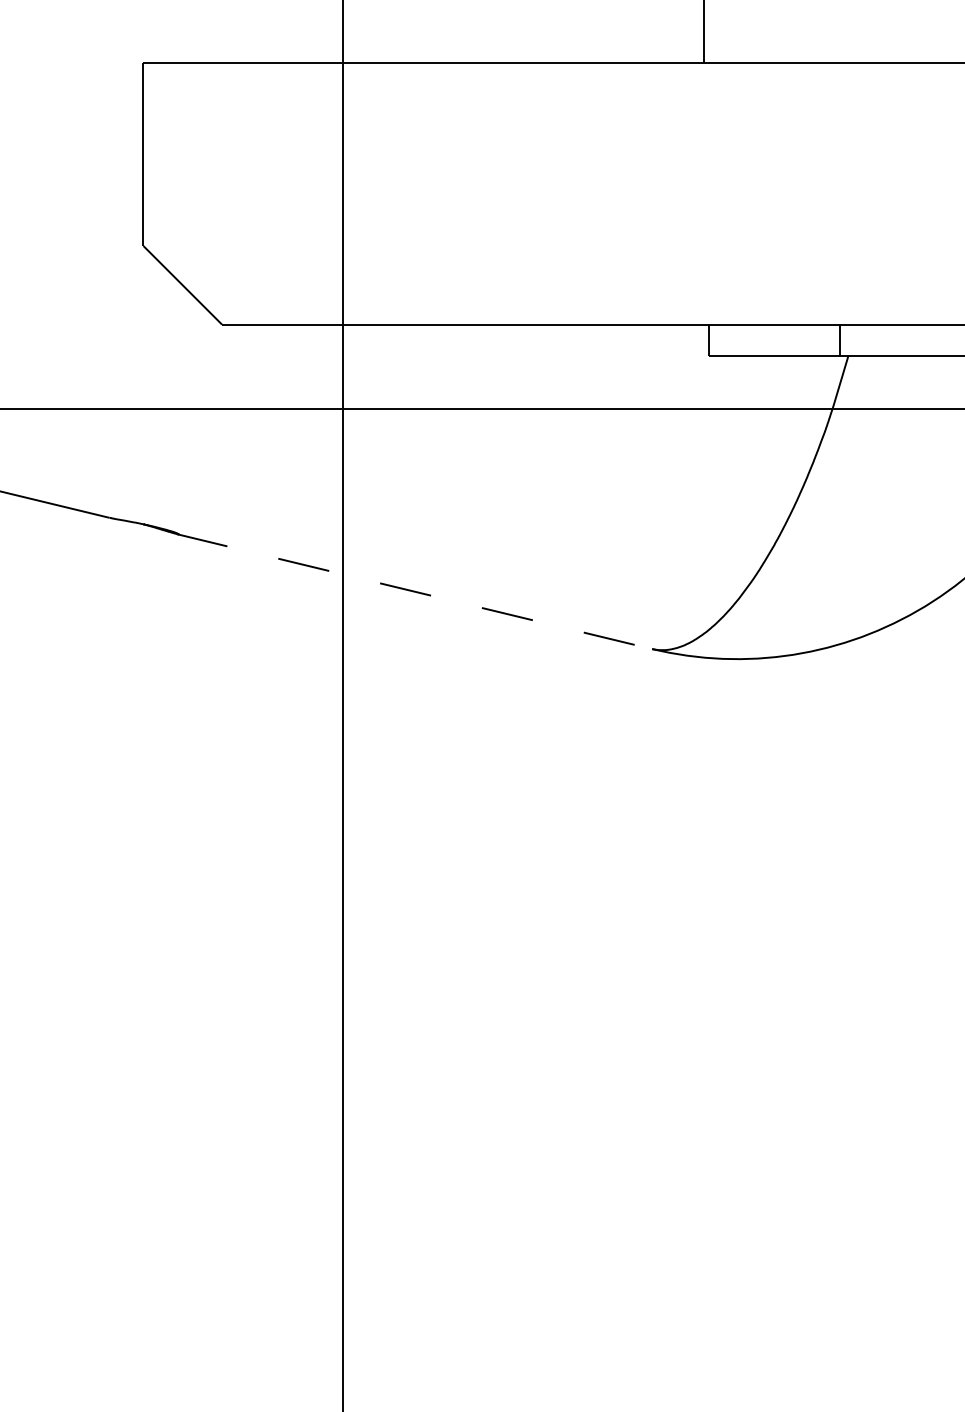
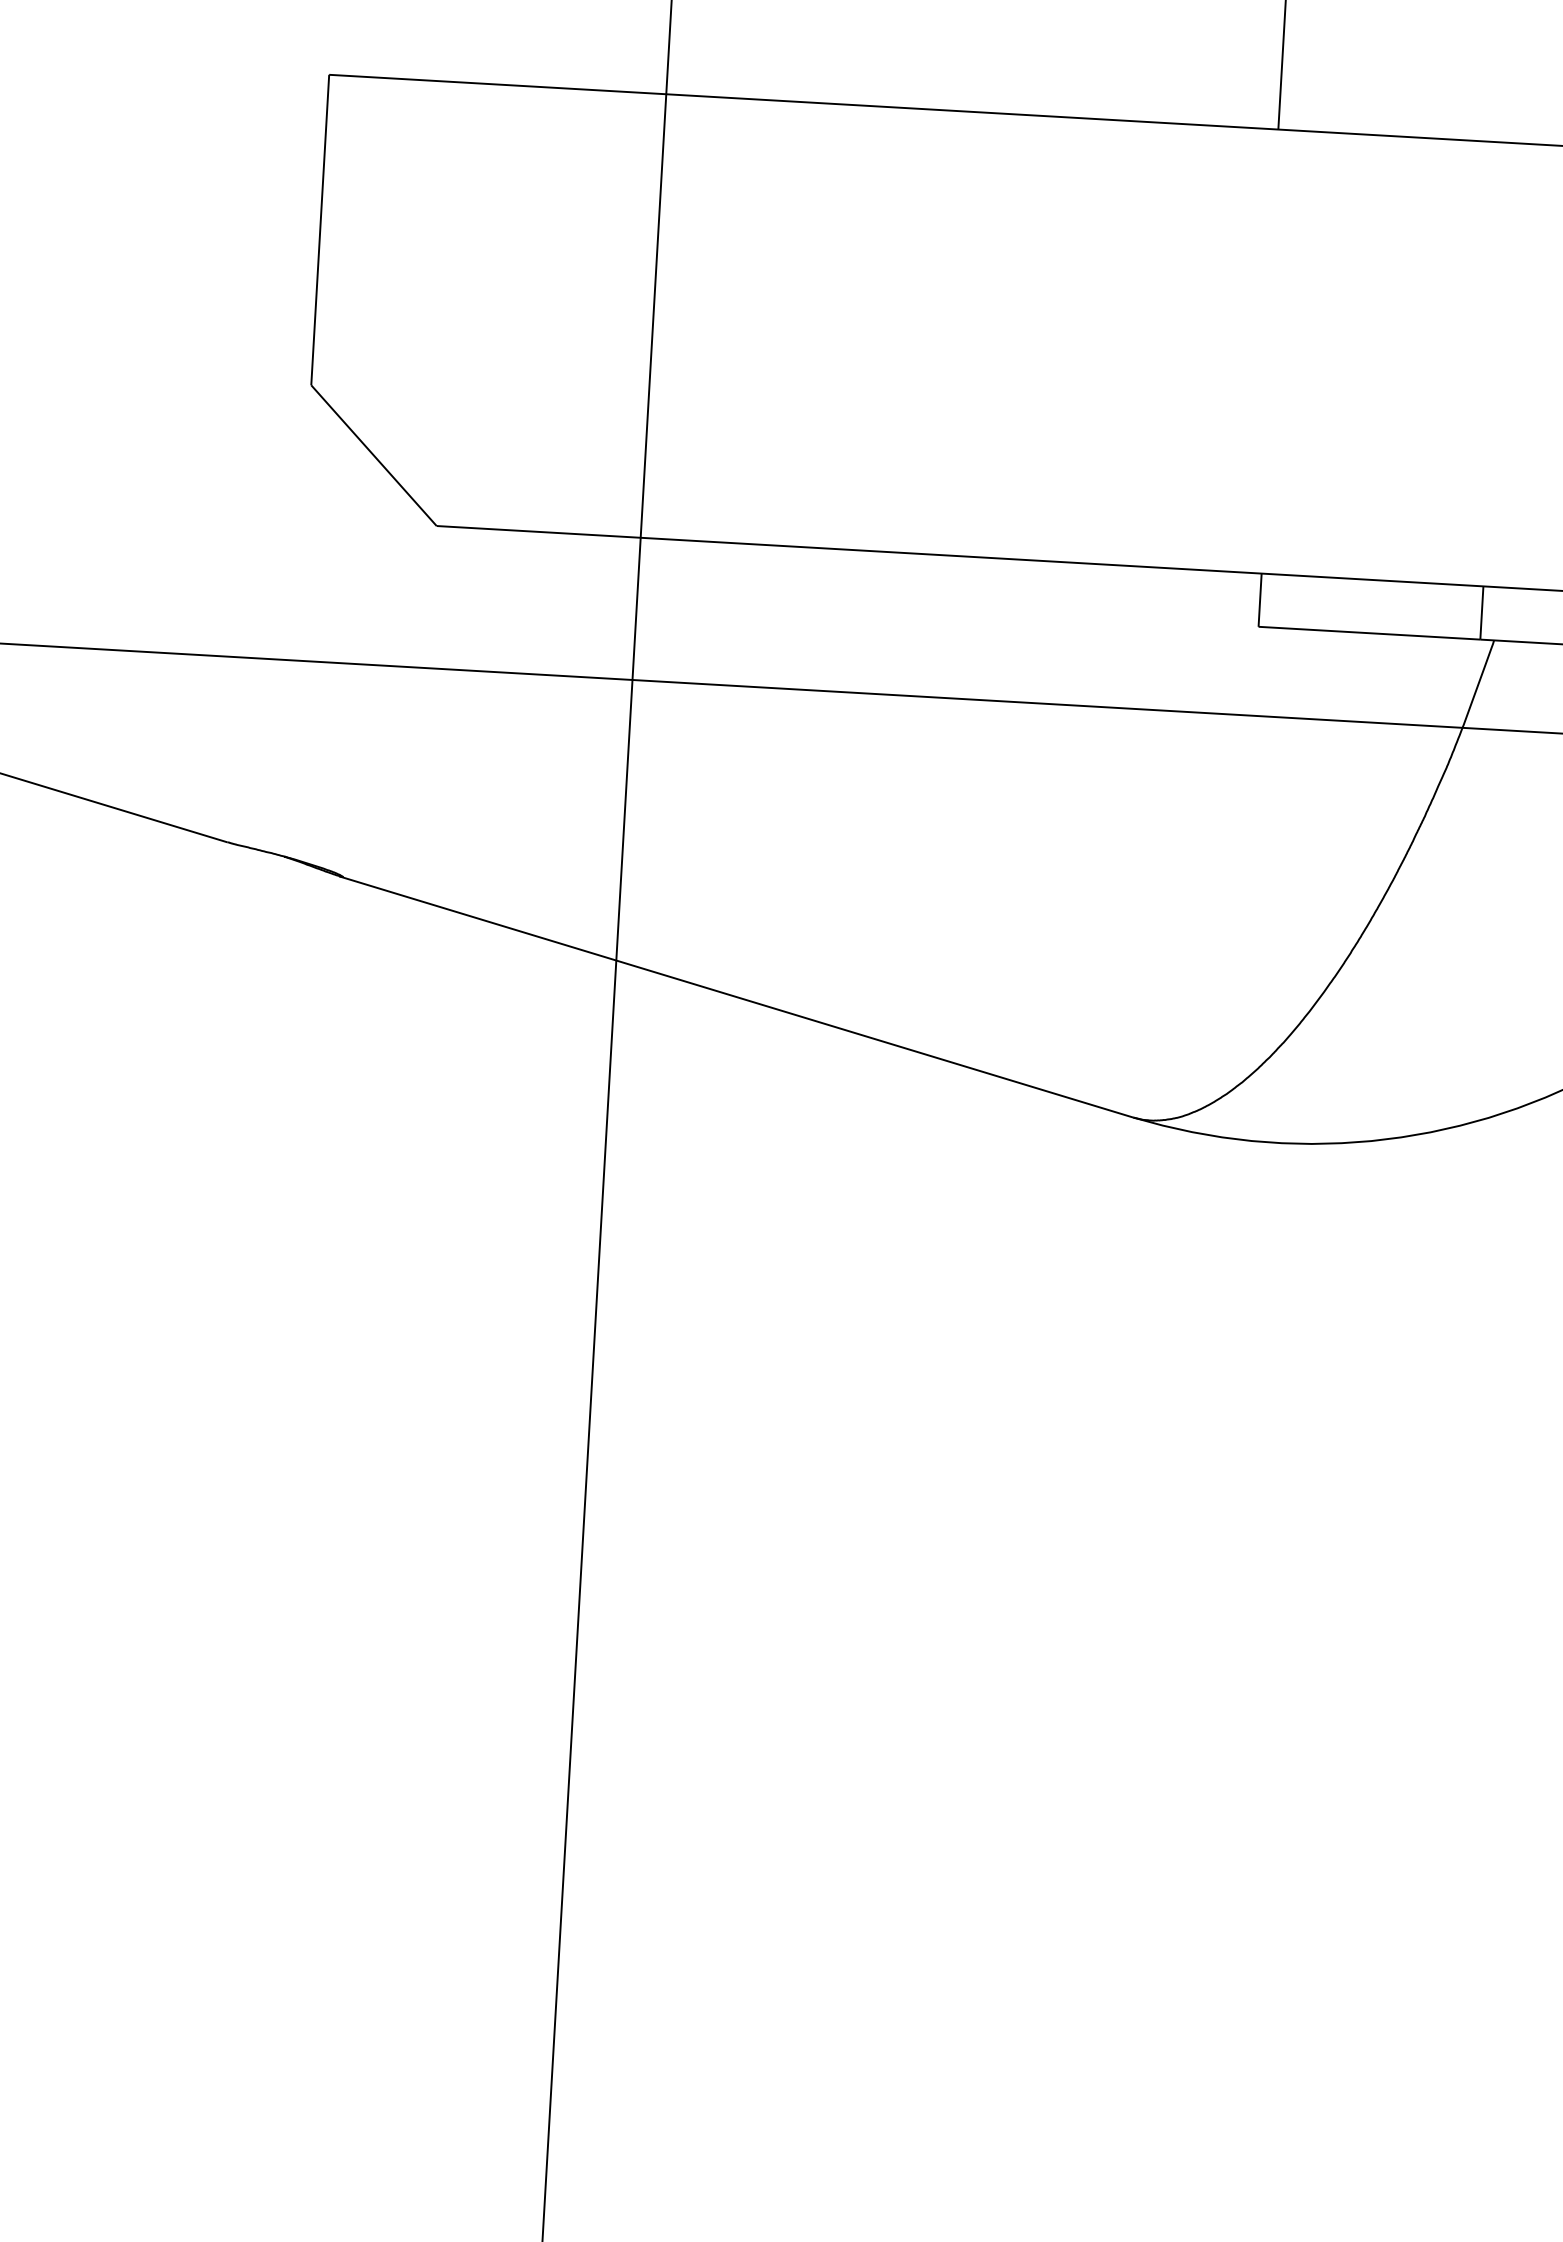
line: (414, 591) -> (736, 996), dashed -> solid

